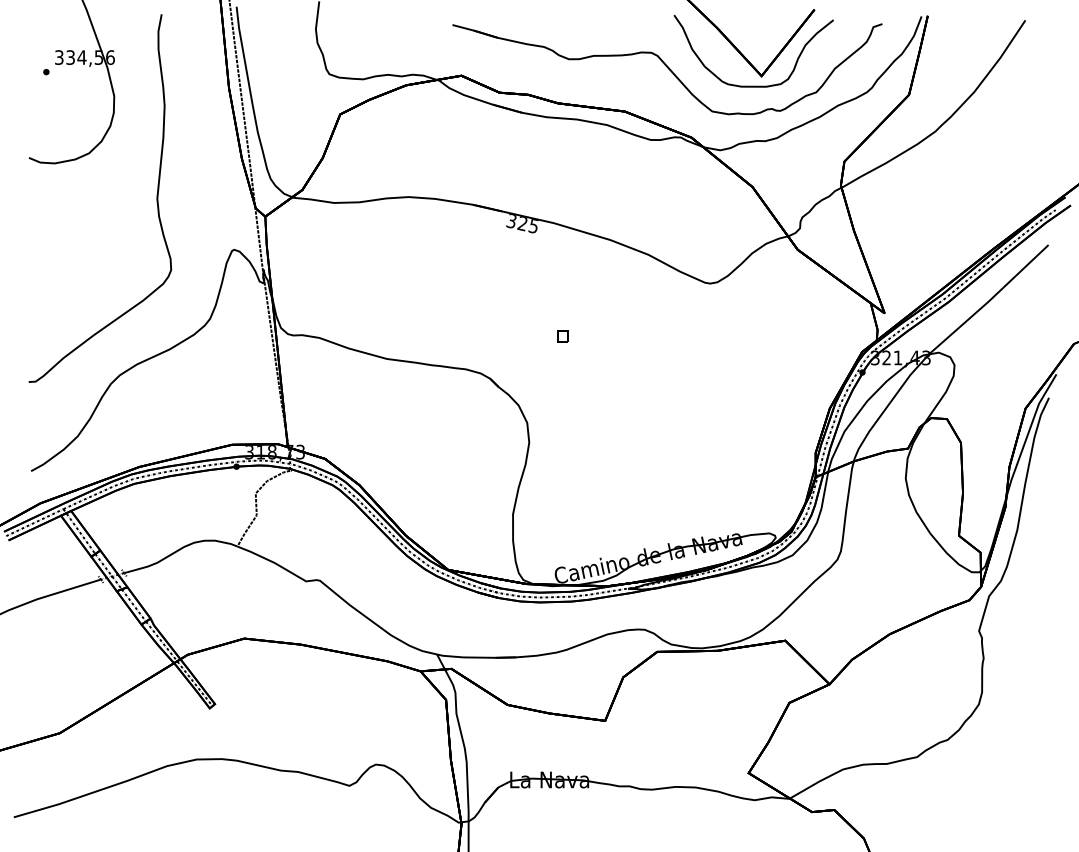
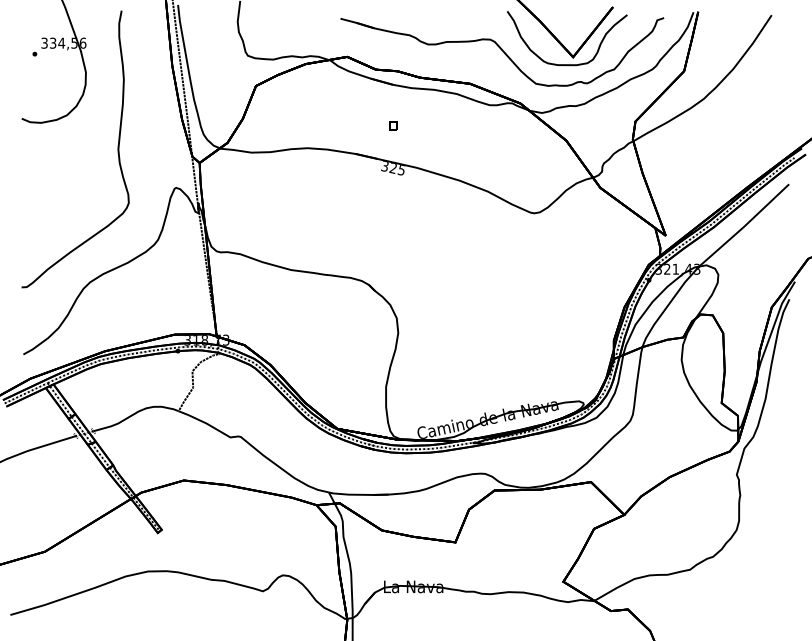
part: (562, 336) -> (393, 125), moved

